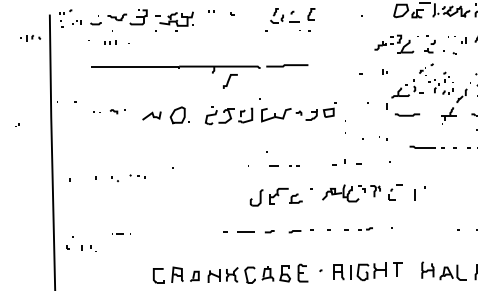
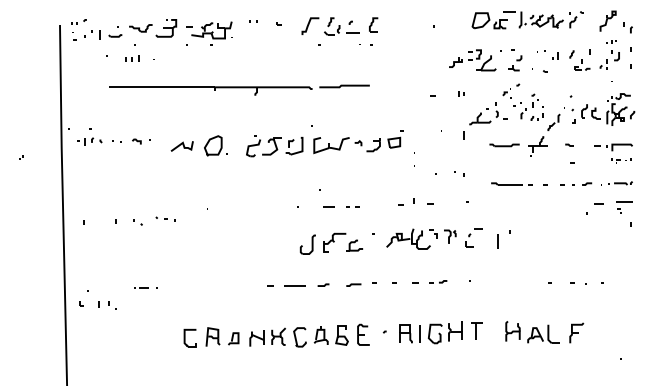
part: (76, 22) -> (92, 34), size x1.67
part: (30, 38) -> (89, 141), moved
curve: (229, 80) -> (309, 24), moved
part: (407, 115) -> (504, 145), moved

